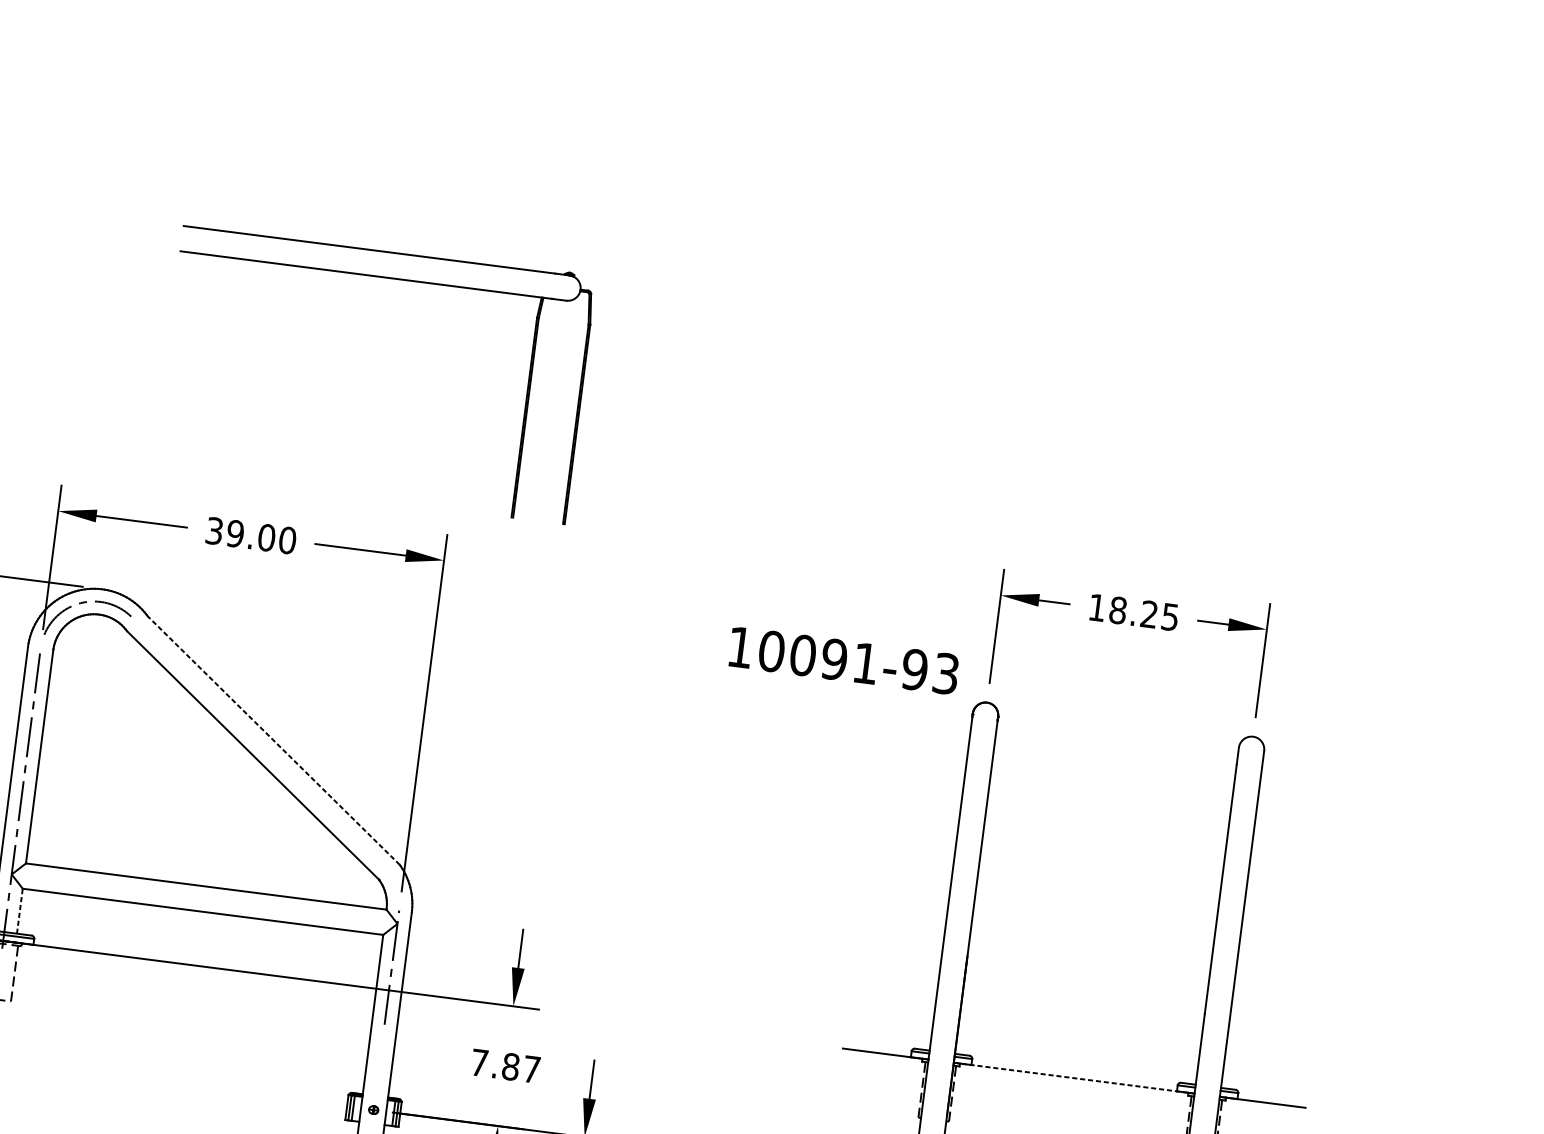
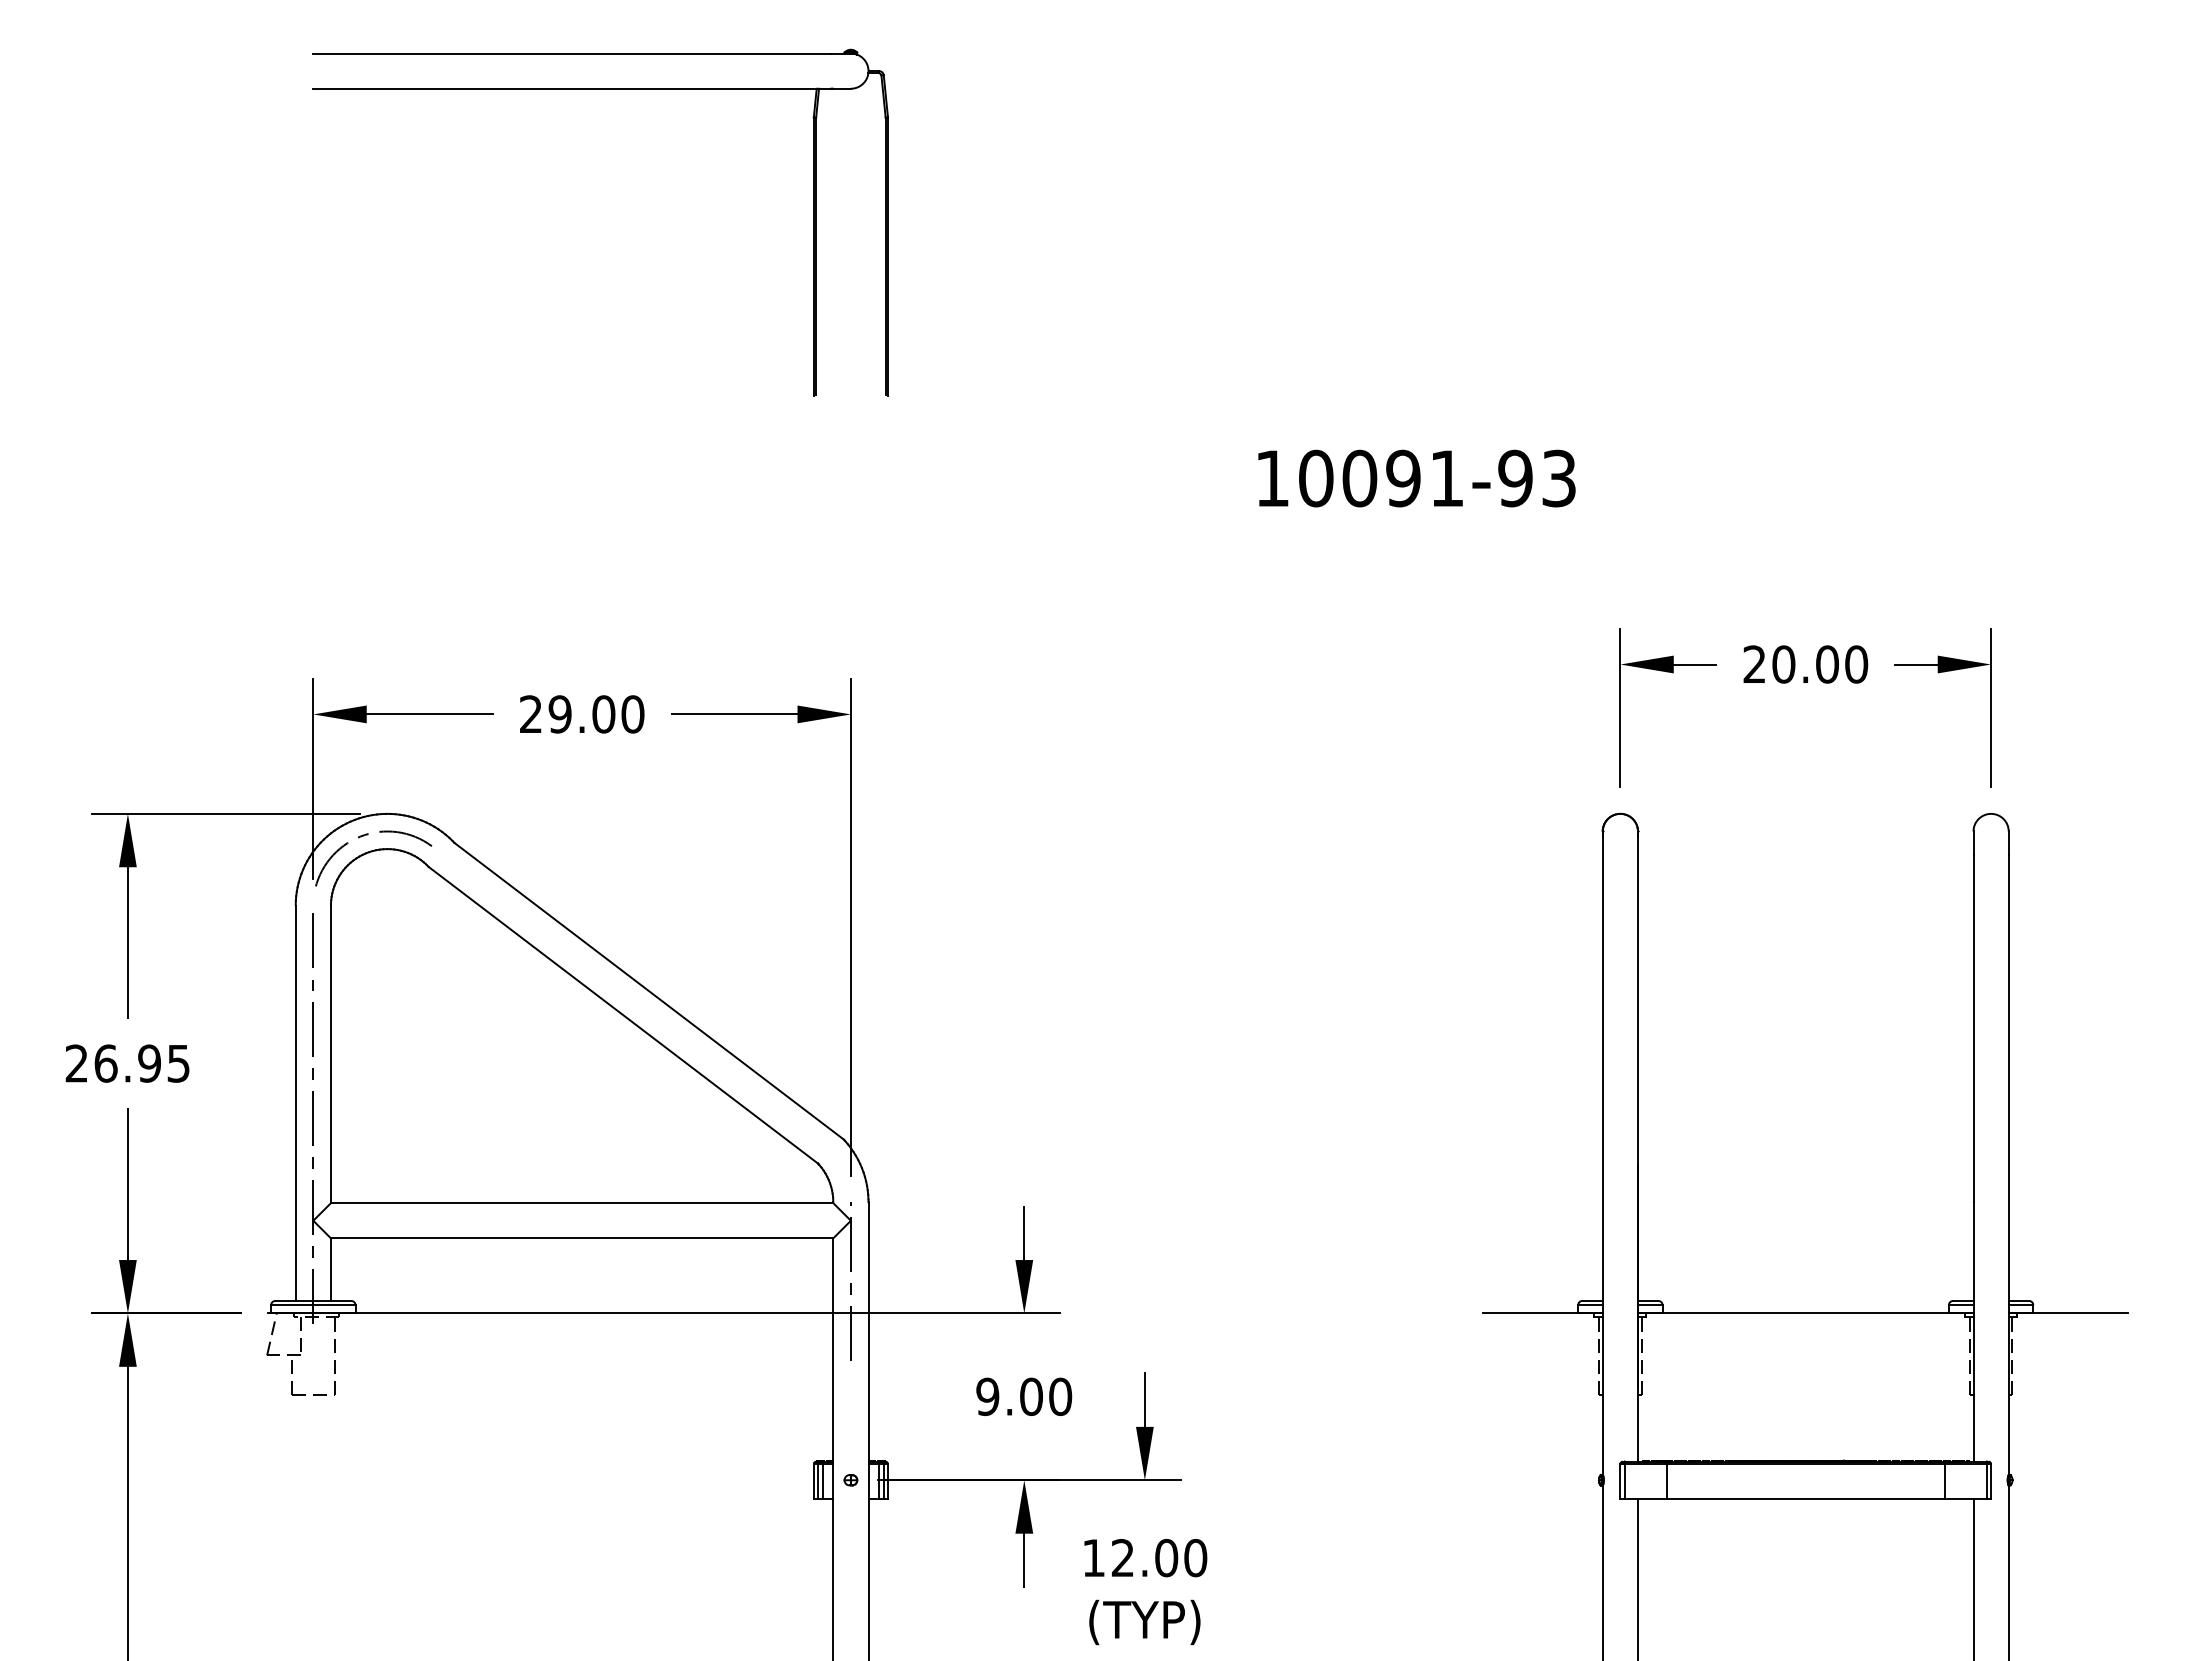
part: (386, 278) -> (600, 89), moved
text: (214, 531) -> (530, 714), 39.00 -> 29.00
text: (1133, 612) -> (1805, 664), 18.25 -> 20.00
text: (843, 660) -> (1416, 478), moved
line: (274, 740) -> (649, 991), dashed -> solid
line: (19, 911) -> (330, 1269), dashed -> solid
text: (505, 1065) -> (1024, 1396), 7.87 -> 9.00
line: (1074, 1078) -> (1805, 1313), dashed -> solid

